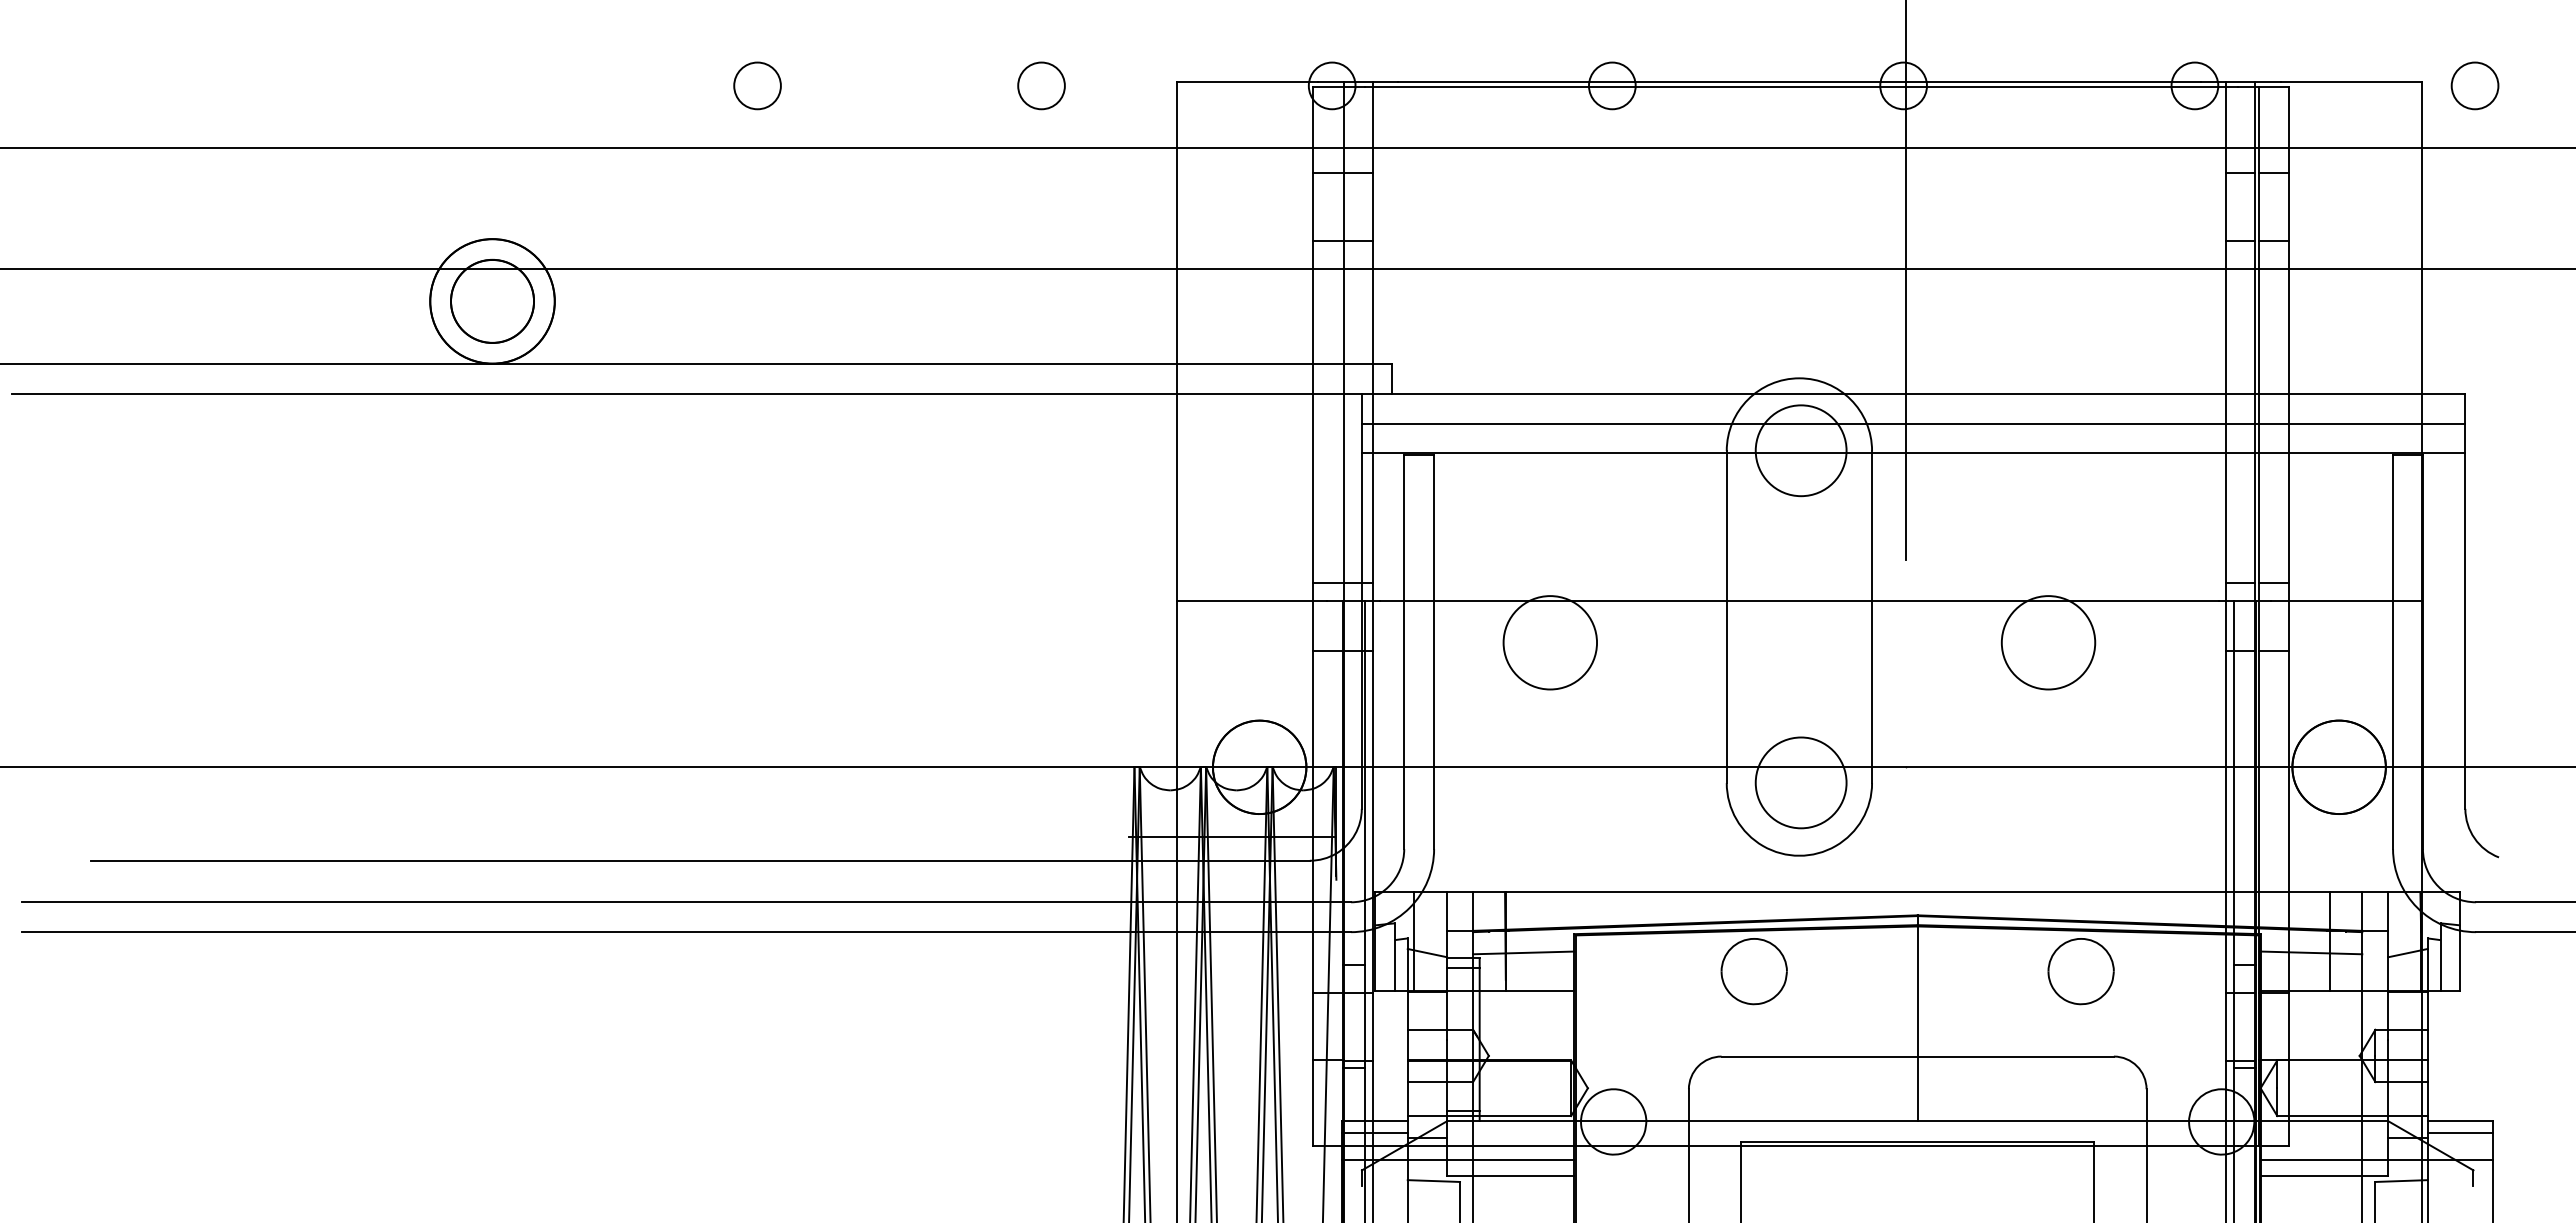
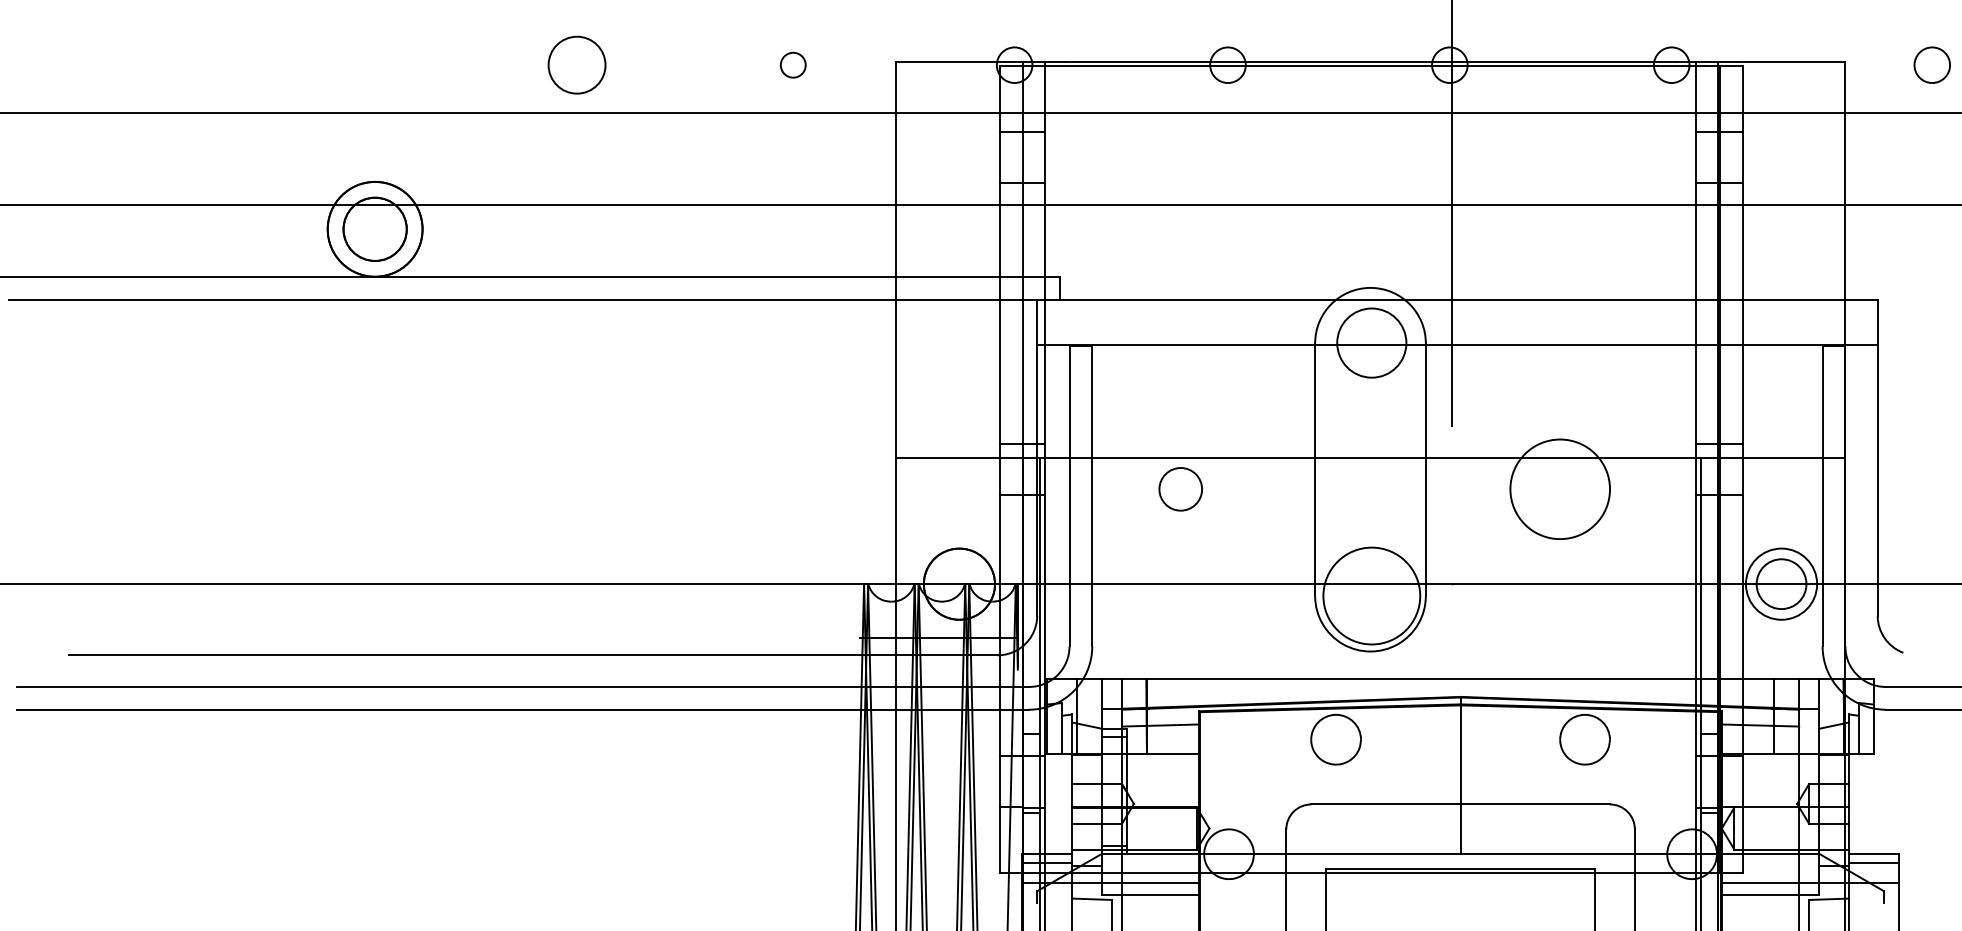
circle: (757, 85) -> (576, 64), size x1.6
circle: (1041, 85) -> (793, 64), size x0.7
circle: (2474, 85) -> (1931, 64), moved
line: (1913, 423) -> (1457, 322), removed
circle: (1550, 642) -> (1180, 489), size x0.6
circle: (2048, 642) -> (1560, 489), size x1.4
circle: (2338, 767) -> (1781, 584), size x0.7
circle: (1800, 782) -> (1371, 595), size x1.4

